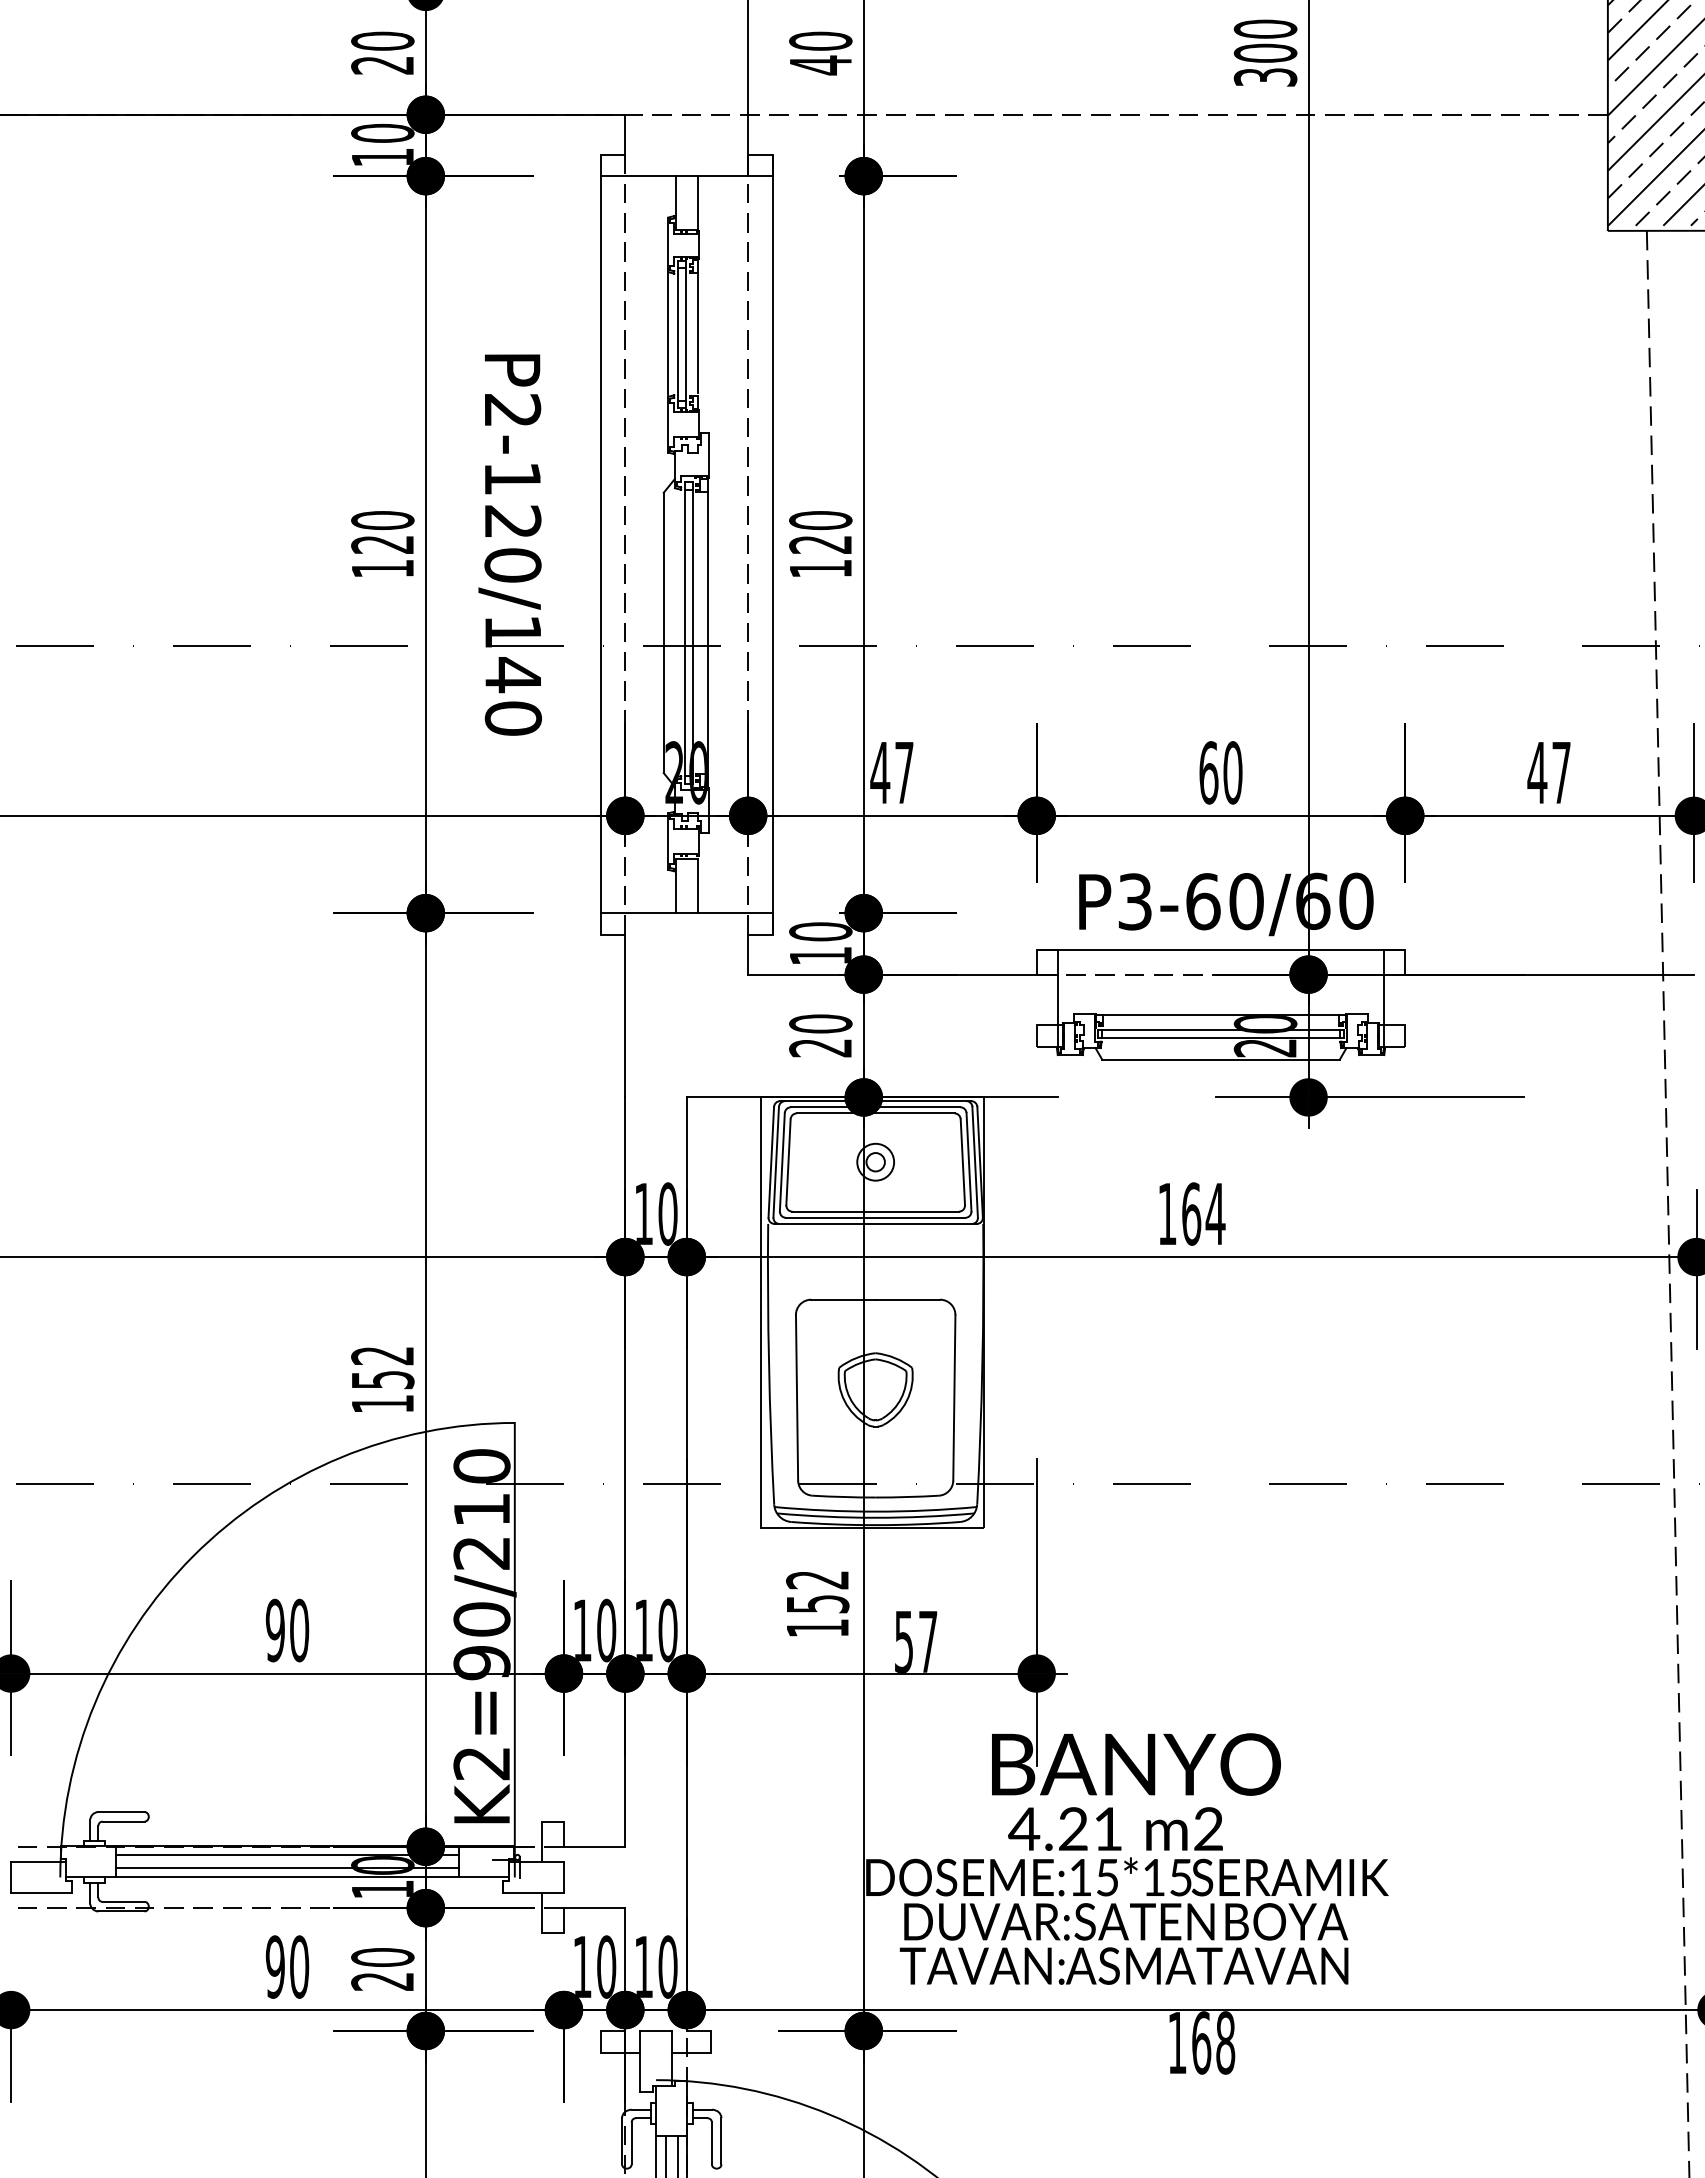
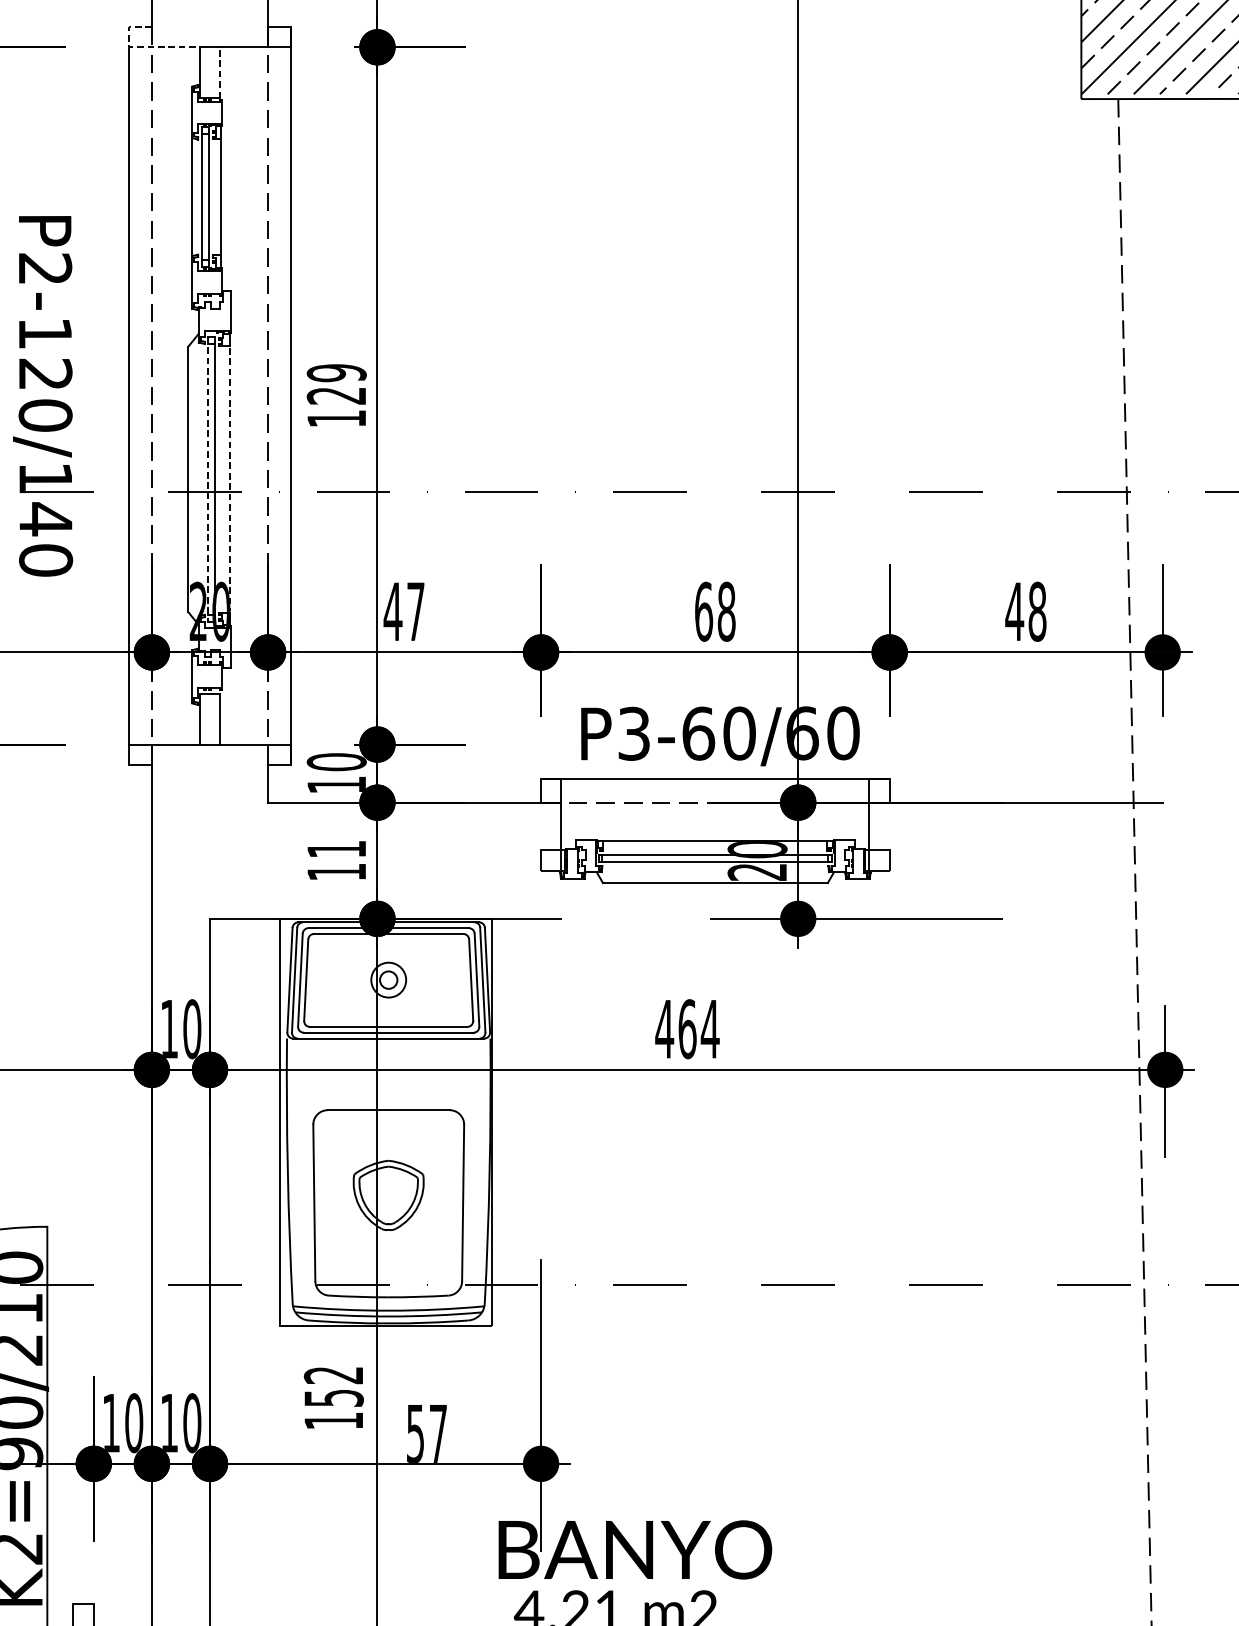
line: (614, 176) -> (141, 47), solid -> dashed
line: (697, 203) -> (220, 73), solid -> dashed
text: (820, 520) -> (336, 373), 120 -> 129
line: (685, 632) -> (208, 479), solid -> dashed
line: (707, 632) -> (229, 479), solid -> dashed
text: (1232, 772) -> (726, 611), 60 -> 68
text: (1561, 772) -> (1037, 611), 47 -> 48
text: (820, 1035) -> (336, 860), 20 -> 11
text: (1167, 1213) -> (664, 1028), 164 -> 464

